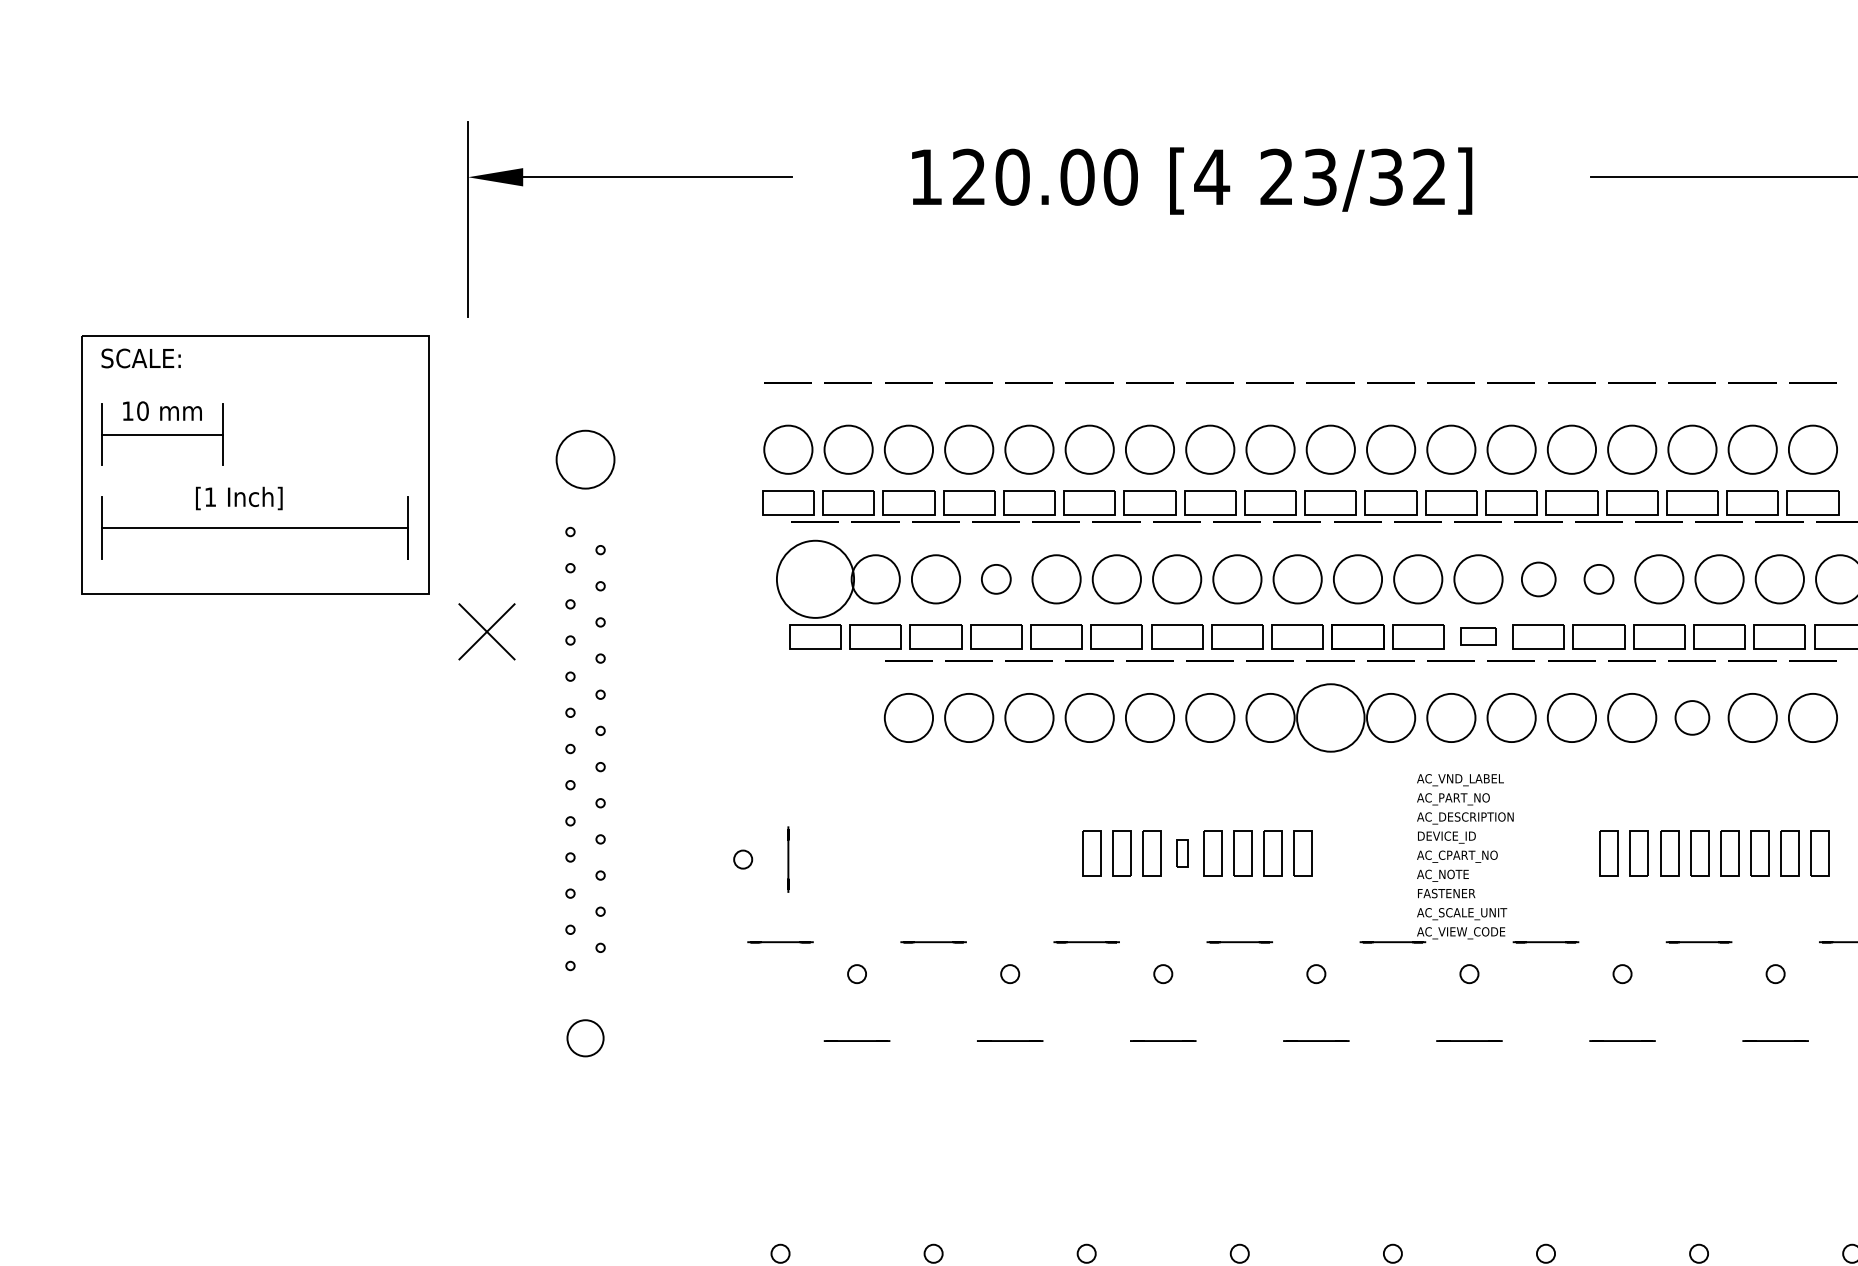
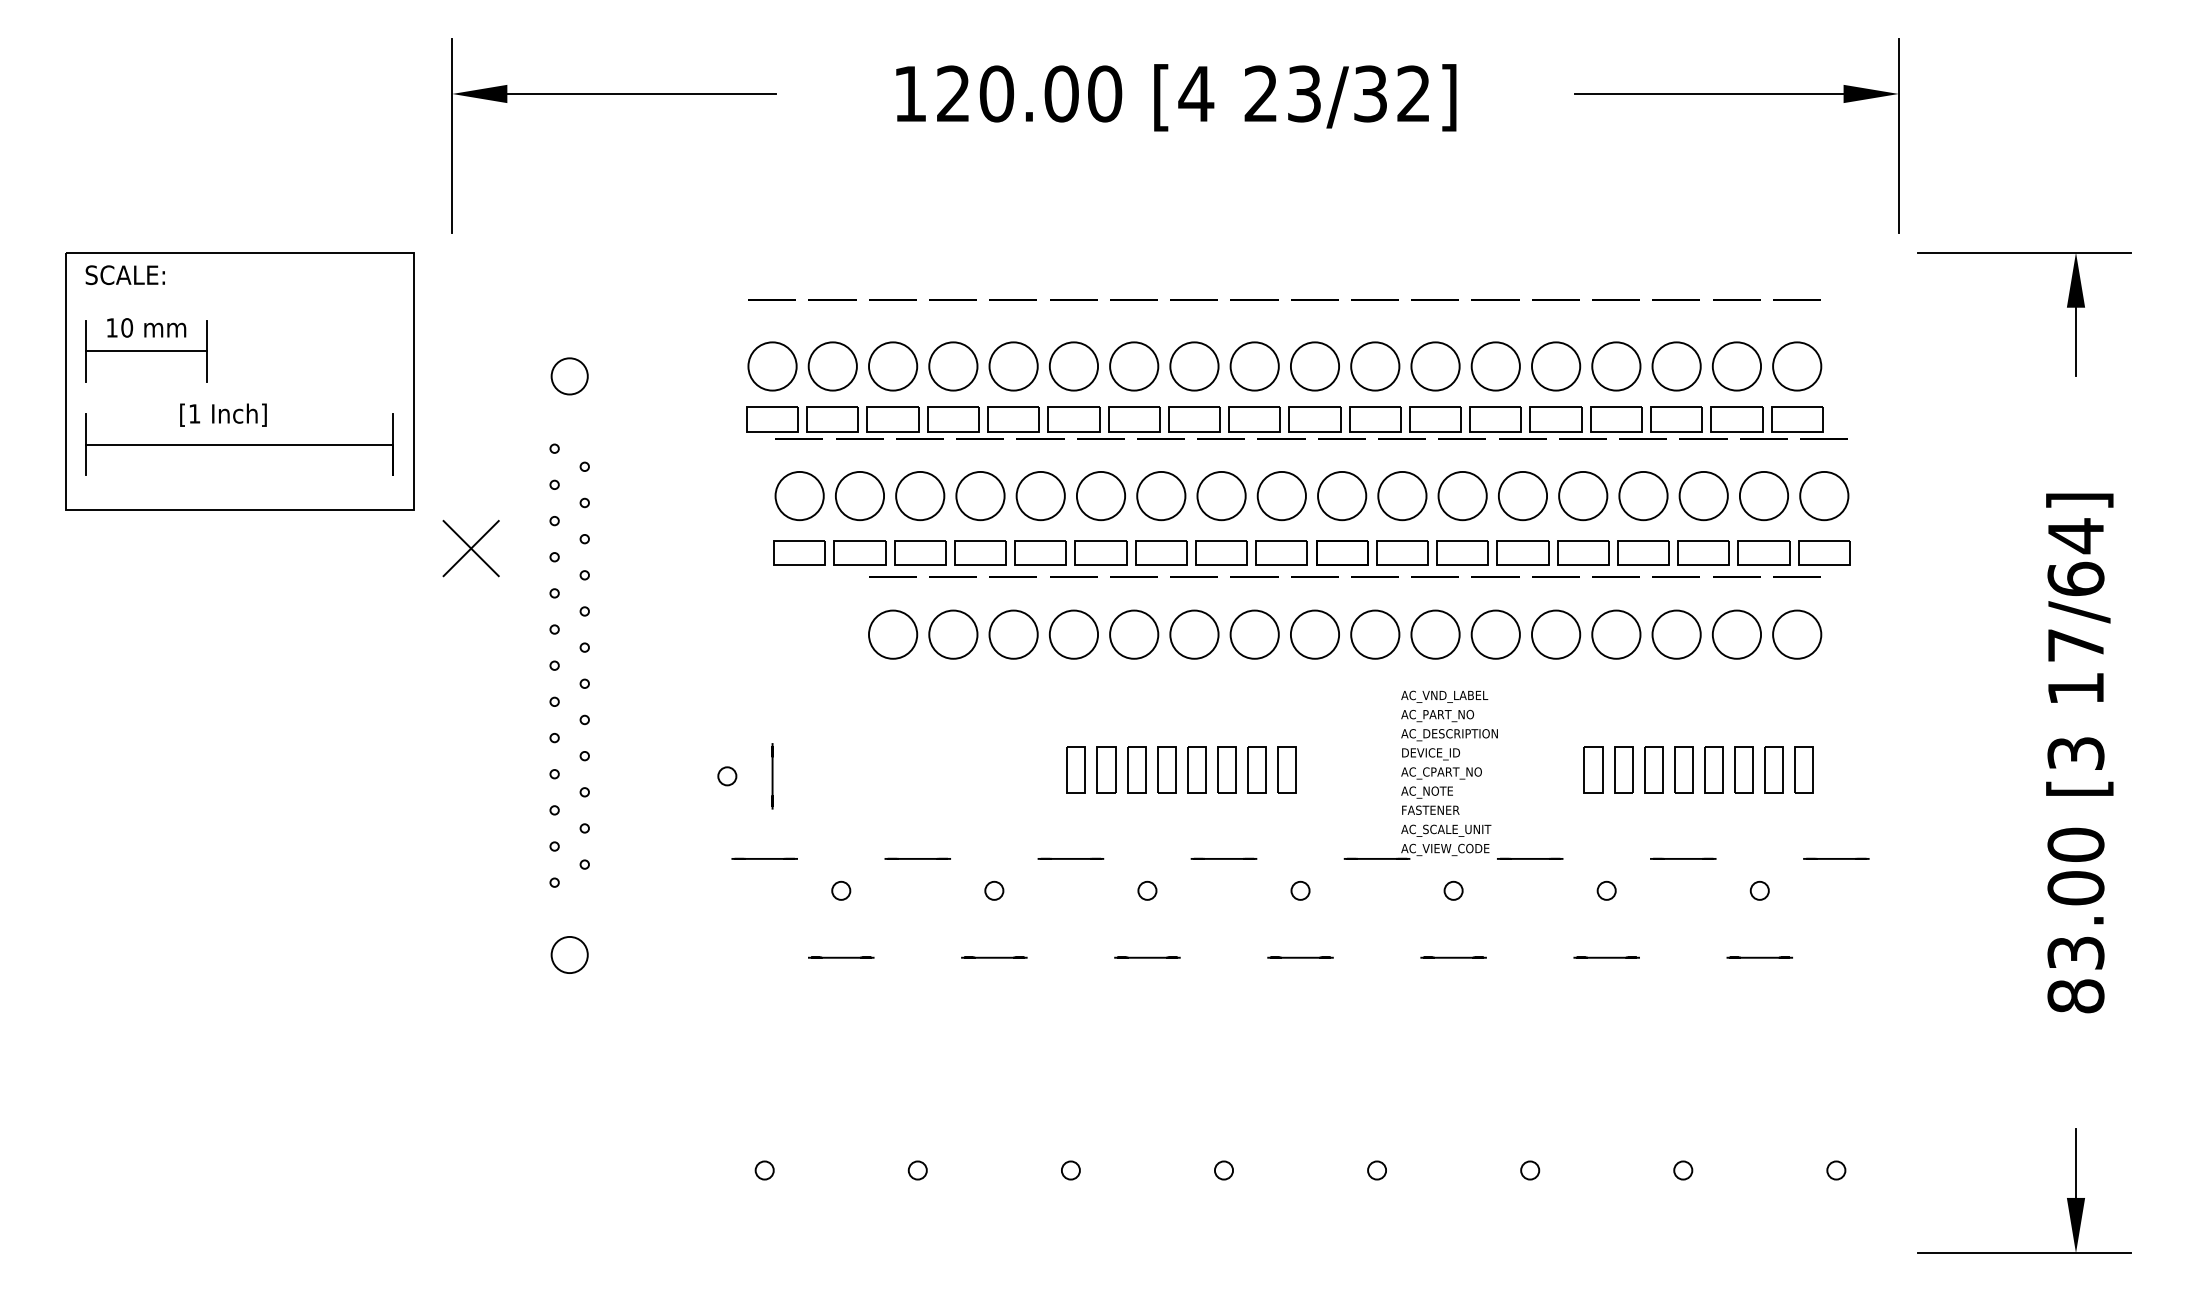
circle: (585, 459) -> (569, 376), size x0.62
circle: (815, 578) -> (799, 495), size x0.62
circle: (996, 578) -> (980, 495), size x1.67
circle: (1599, 578) -> (1583, 495), size x1.67
circle: (1538, 579) -> (1522, 496), size x1.43
part: (1478, 635) -> (1462, 552), size x1.43
circle: (1330, 717) -> (1314, 634), size x0.71
circle: (1692, 717) -> (1676, 634), size x1.43
part: (1182, 852) -> (1166, 769), size x1.67

